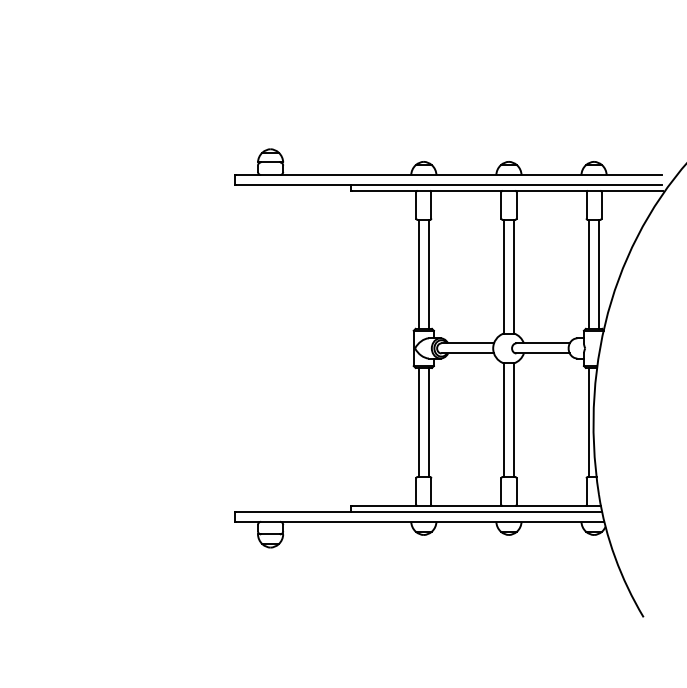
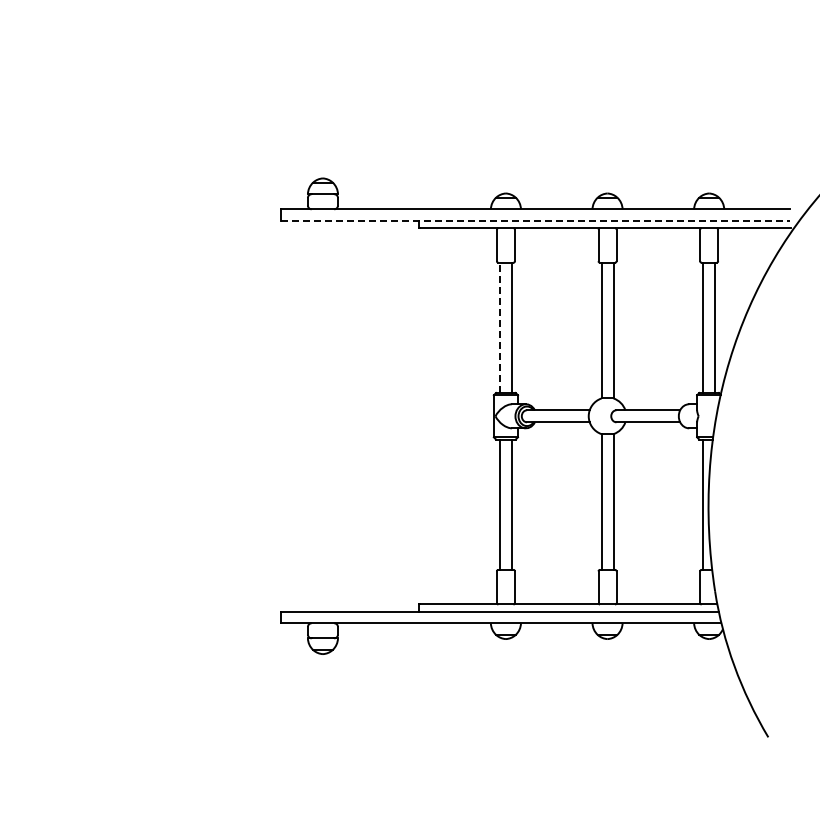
line: (448, 184) -> (535, 220), solid -> dashed
line: (418, 274) -> (499, 327), solid -> dashed

